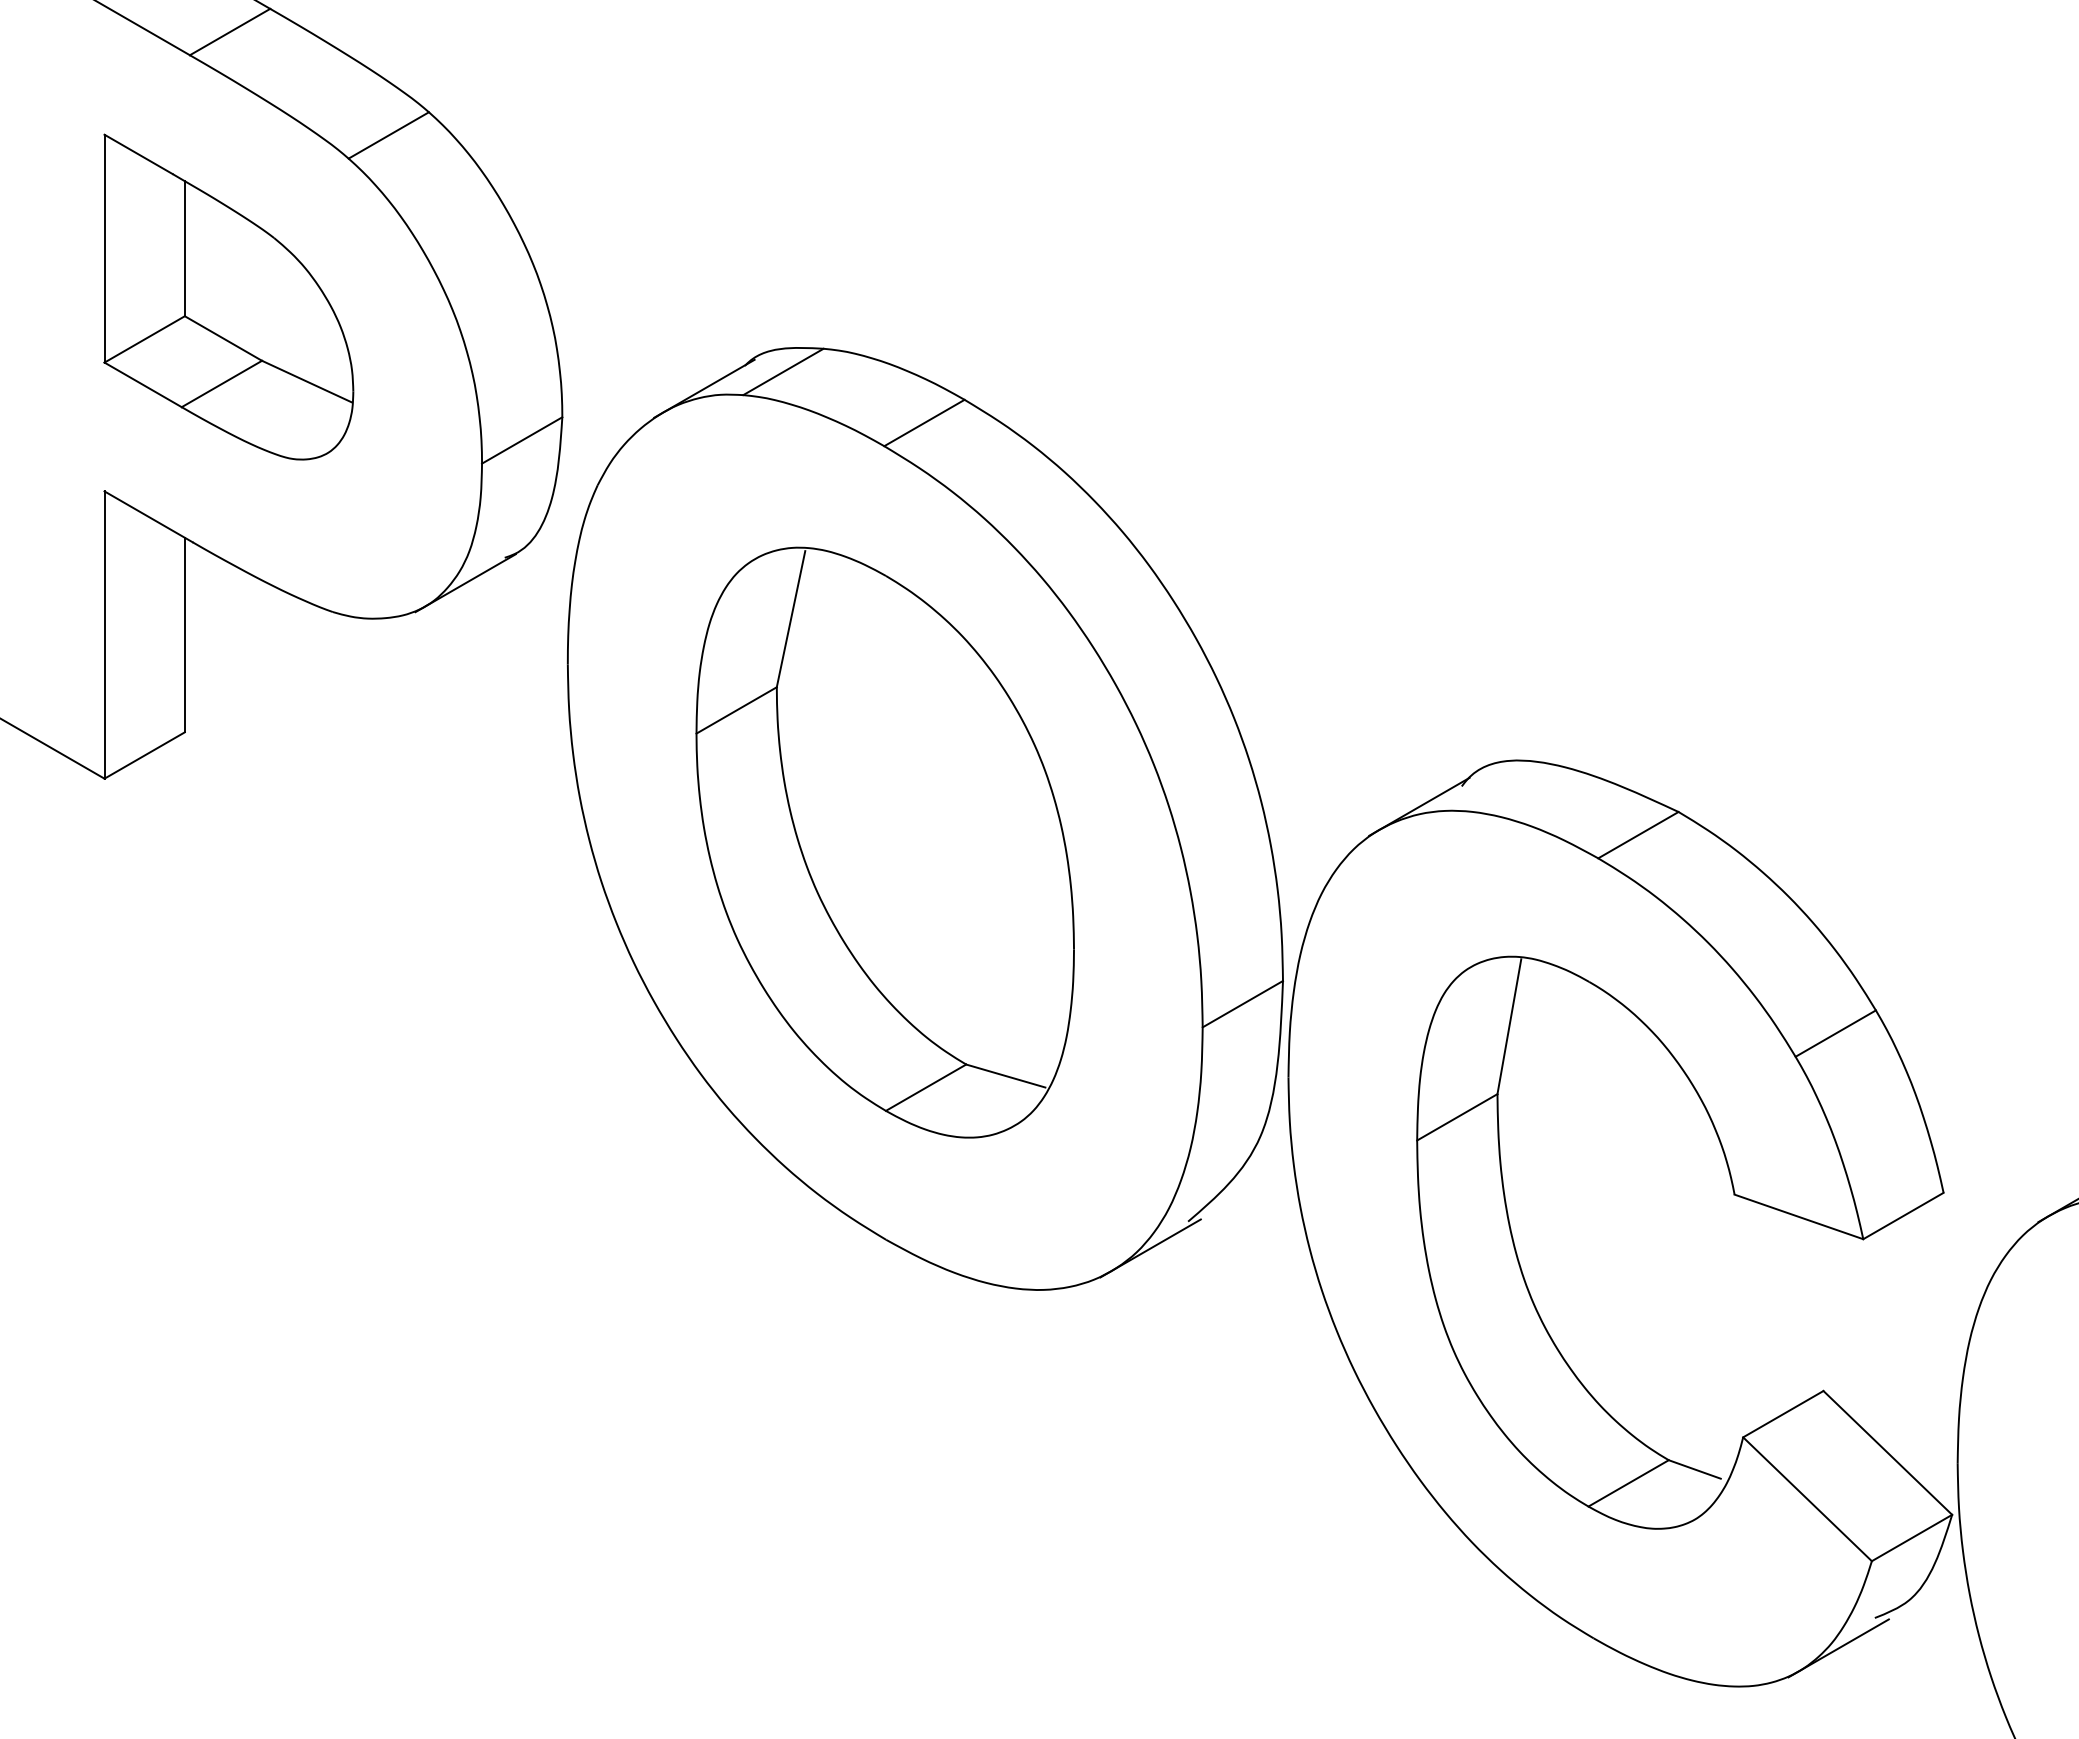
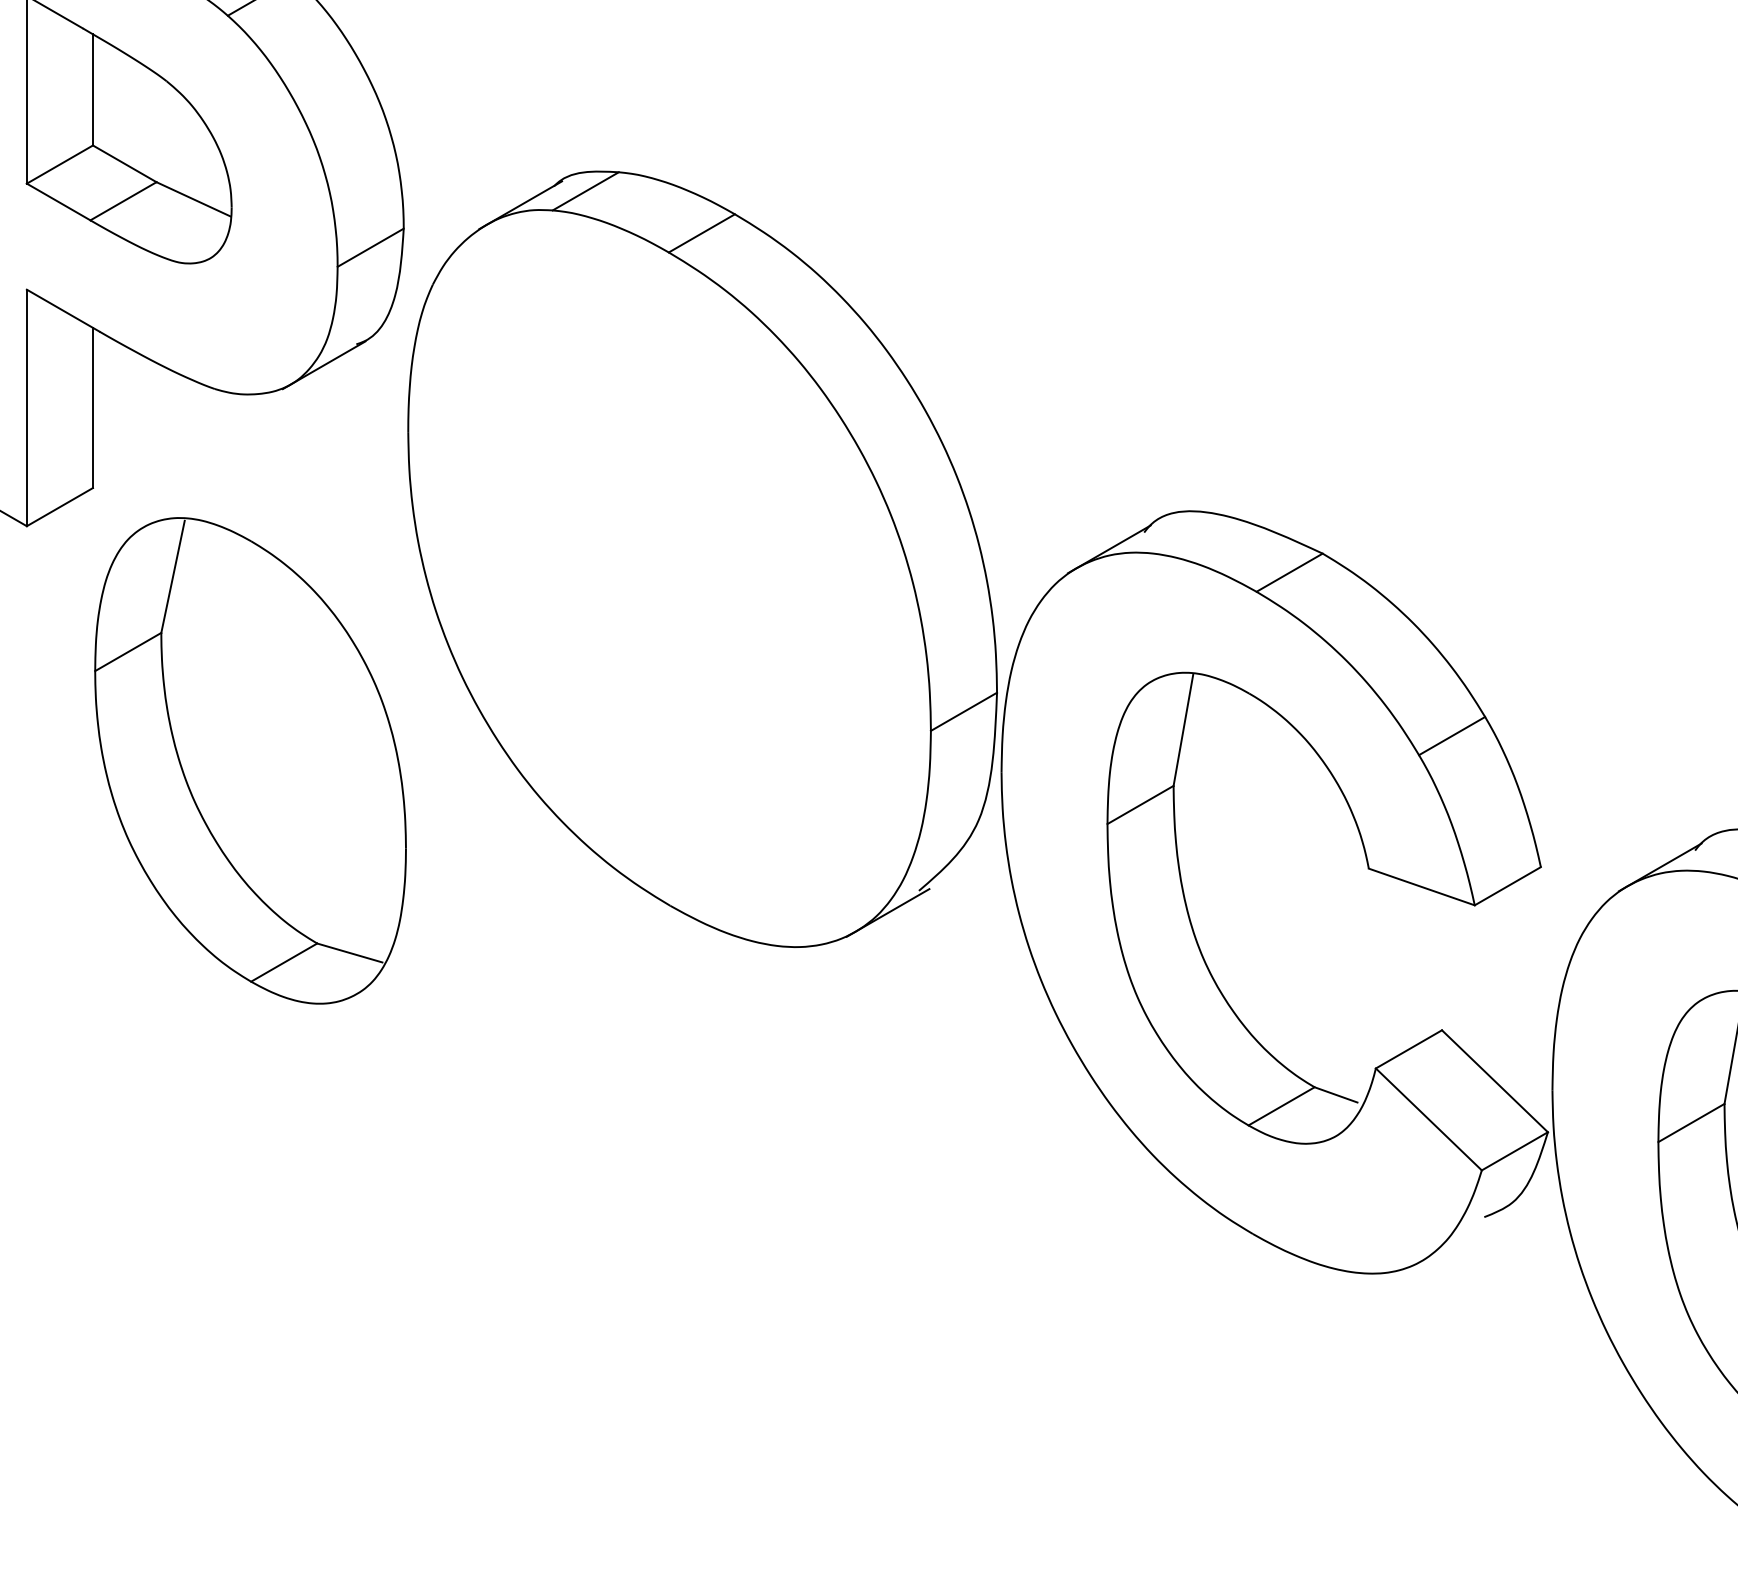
part: (885, 842) -> (250, 760), moved
line: (1838, 1648) -> (1454, 1242), removed

